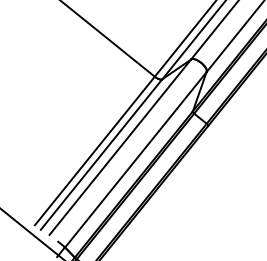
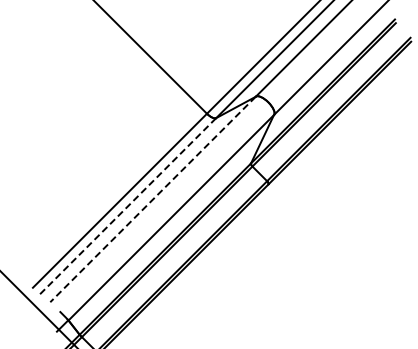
line: (119, 147) -> (152, 199), solid -> dashed
line: (101, 154) -> (128, 206), solid -> dashed

